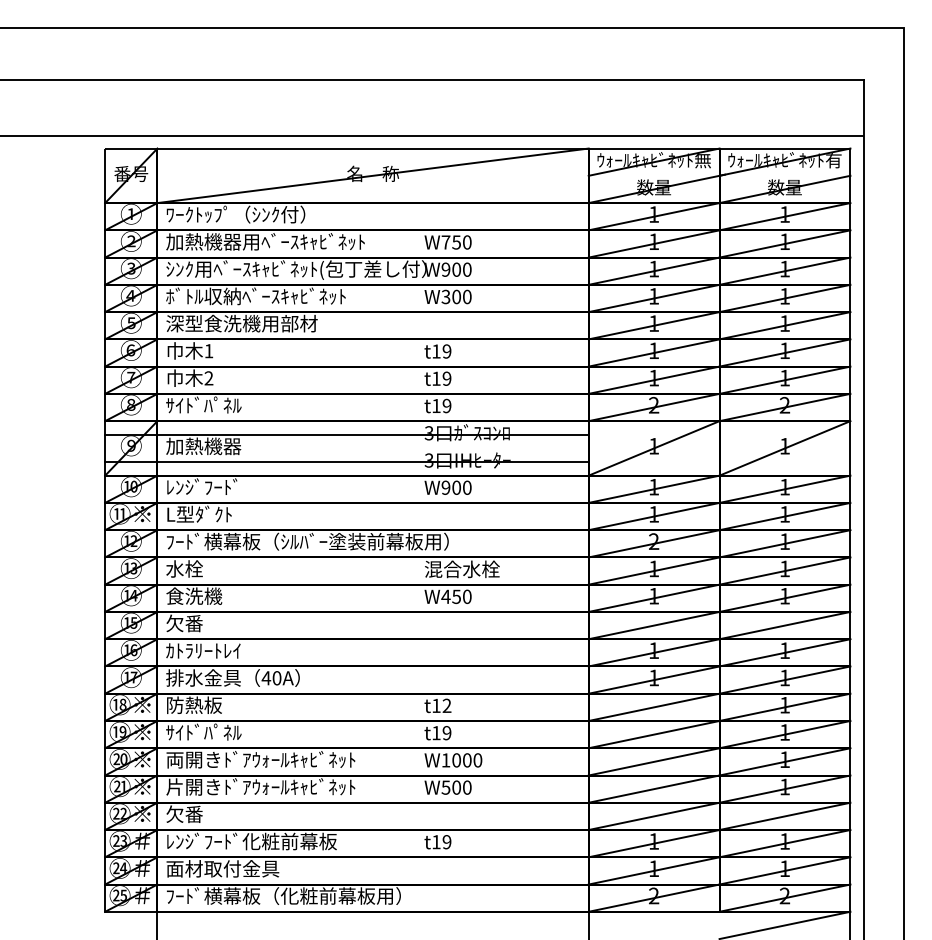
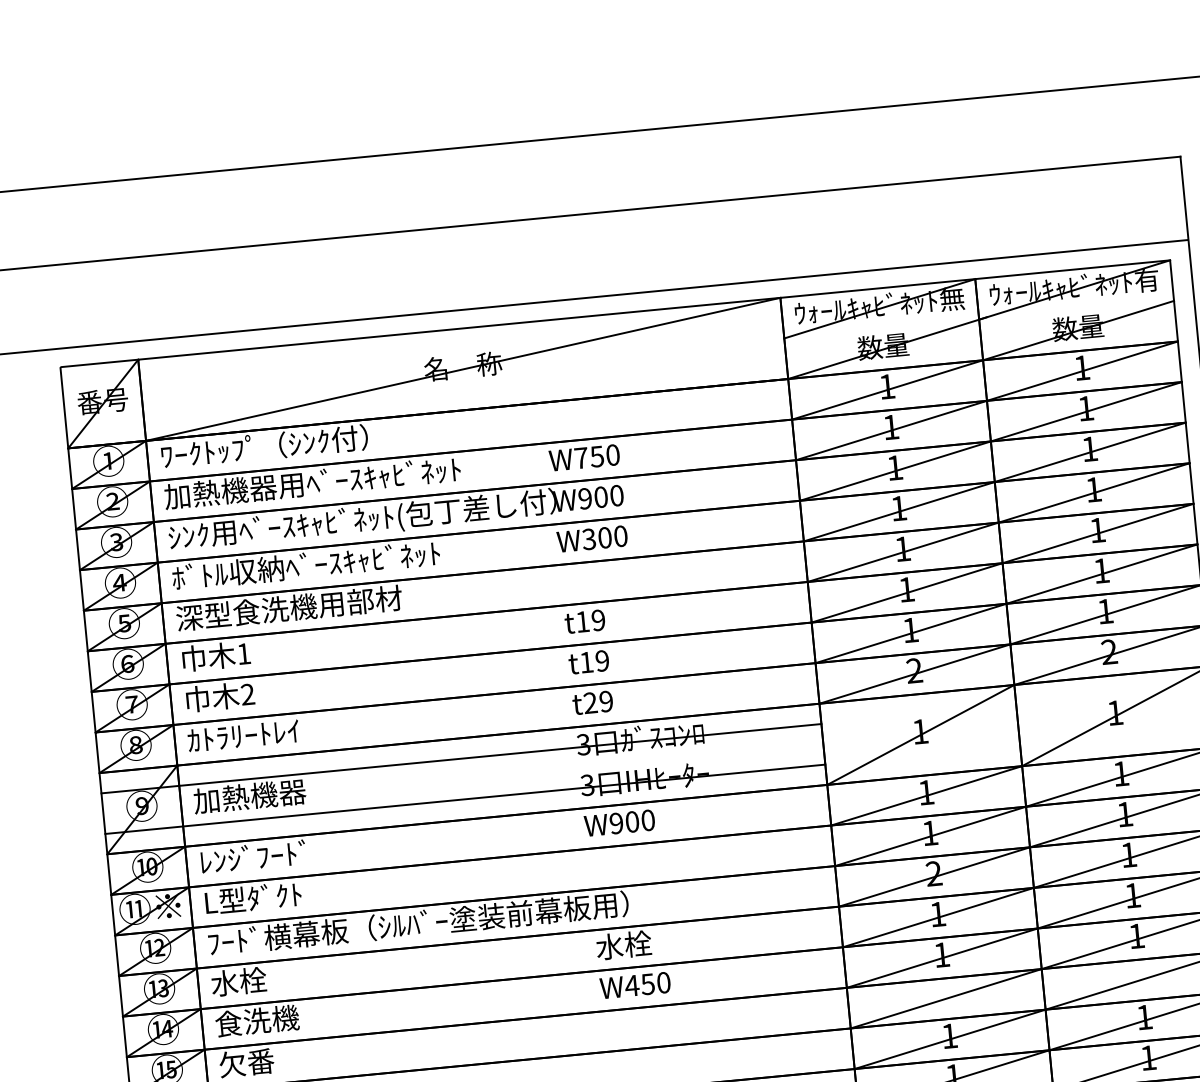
text: (203, 404) -> (243, 734), ｻｲﾄﾞﾊﾟﾈﾙ -> ｶﾄﾗﾘｰﾄﾚｲ
text: (436, 405) -> (590, 702), t19 -> t29
text: (461, 569) -> (651, 942), 混合水栓 -> 水栓

